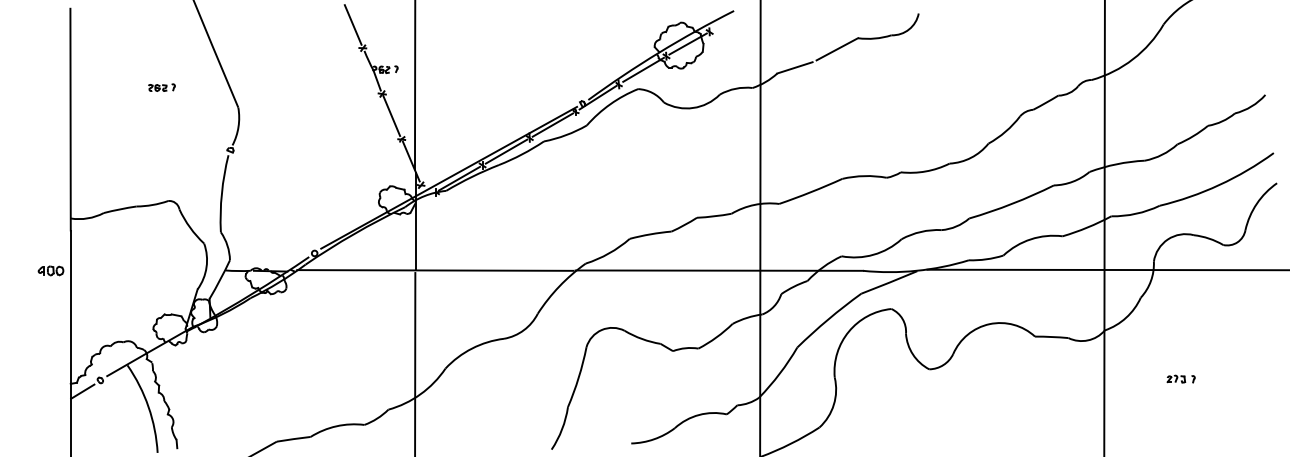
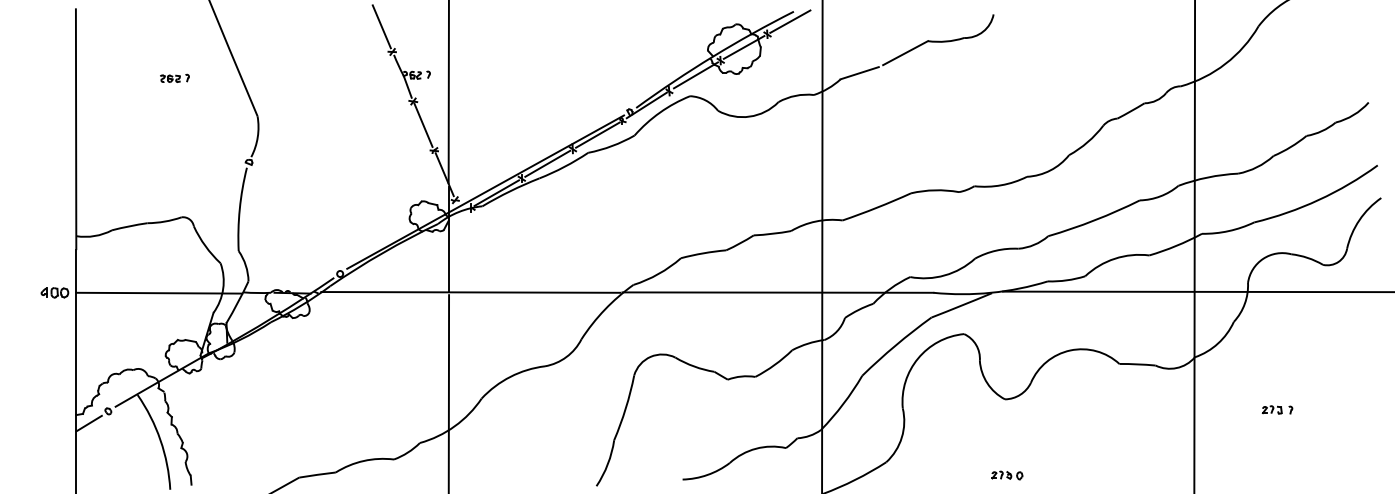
line: (730, 19) -> (789, 20), added
part: (161, 87) -> (174, 78), moved
line: (147, 270) -> (159, 292), added
part: (931, 439) -> (1007, 475), added

